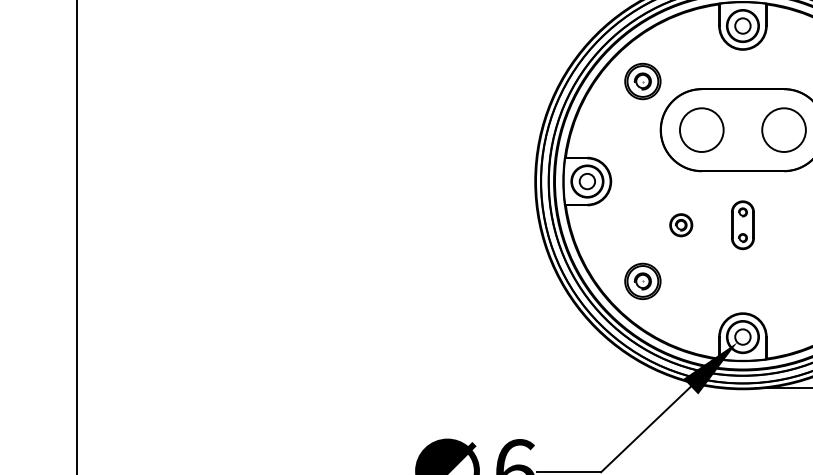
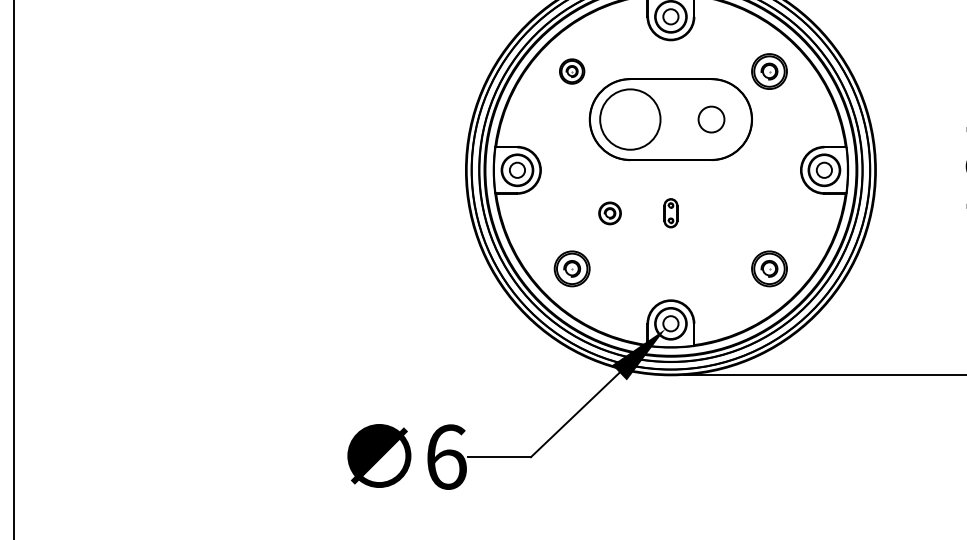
part: (642, 81) -> (571, 71), size x0.7
circle: (700, 130) -> (629, 119), size x1.4
circle: (784, 130) -> (711, 119), size x0.6
part: (742, 224) -> (670, 212), size x0.6

